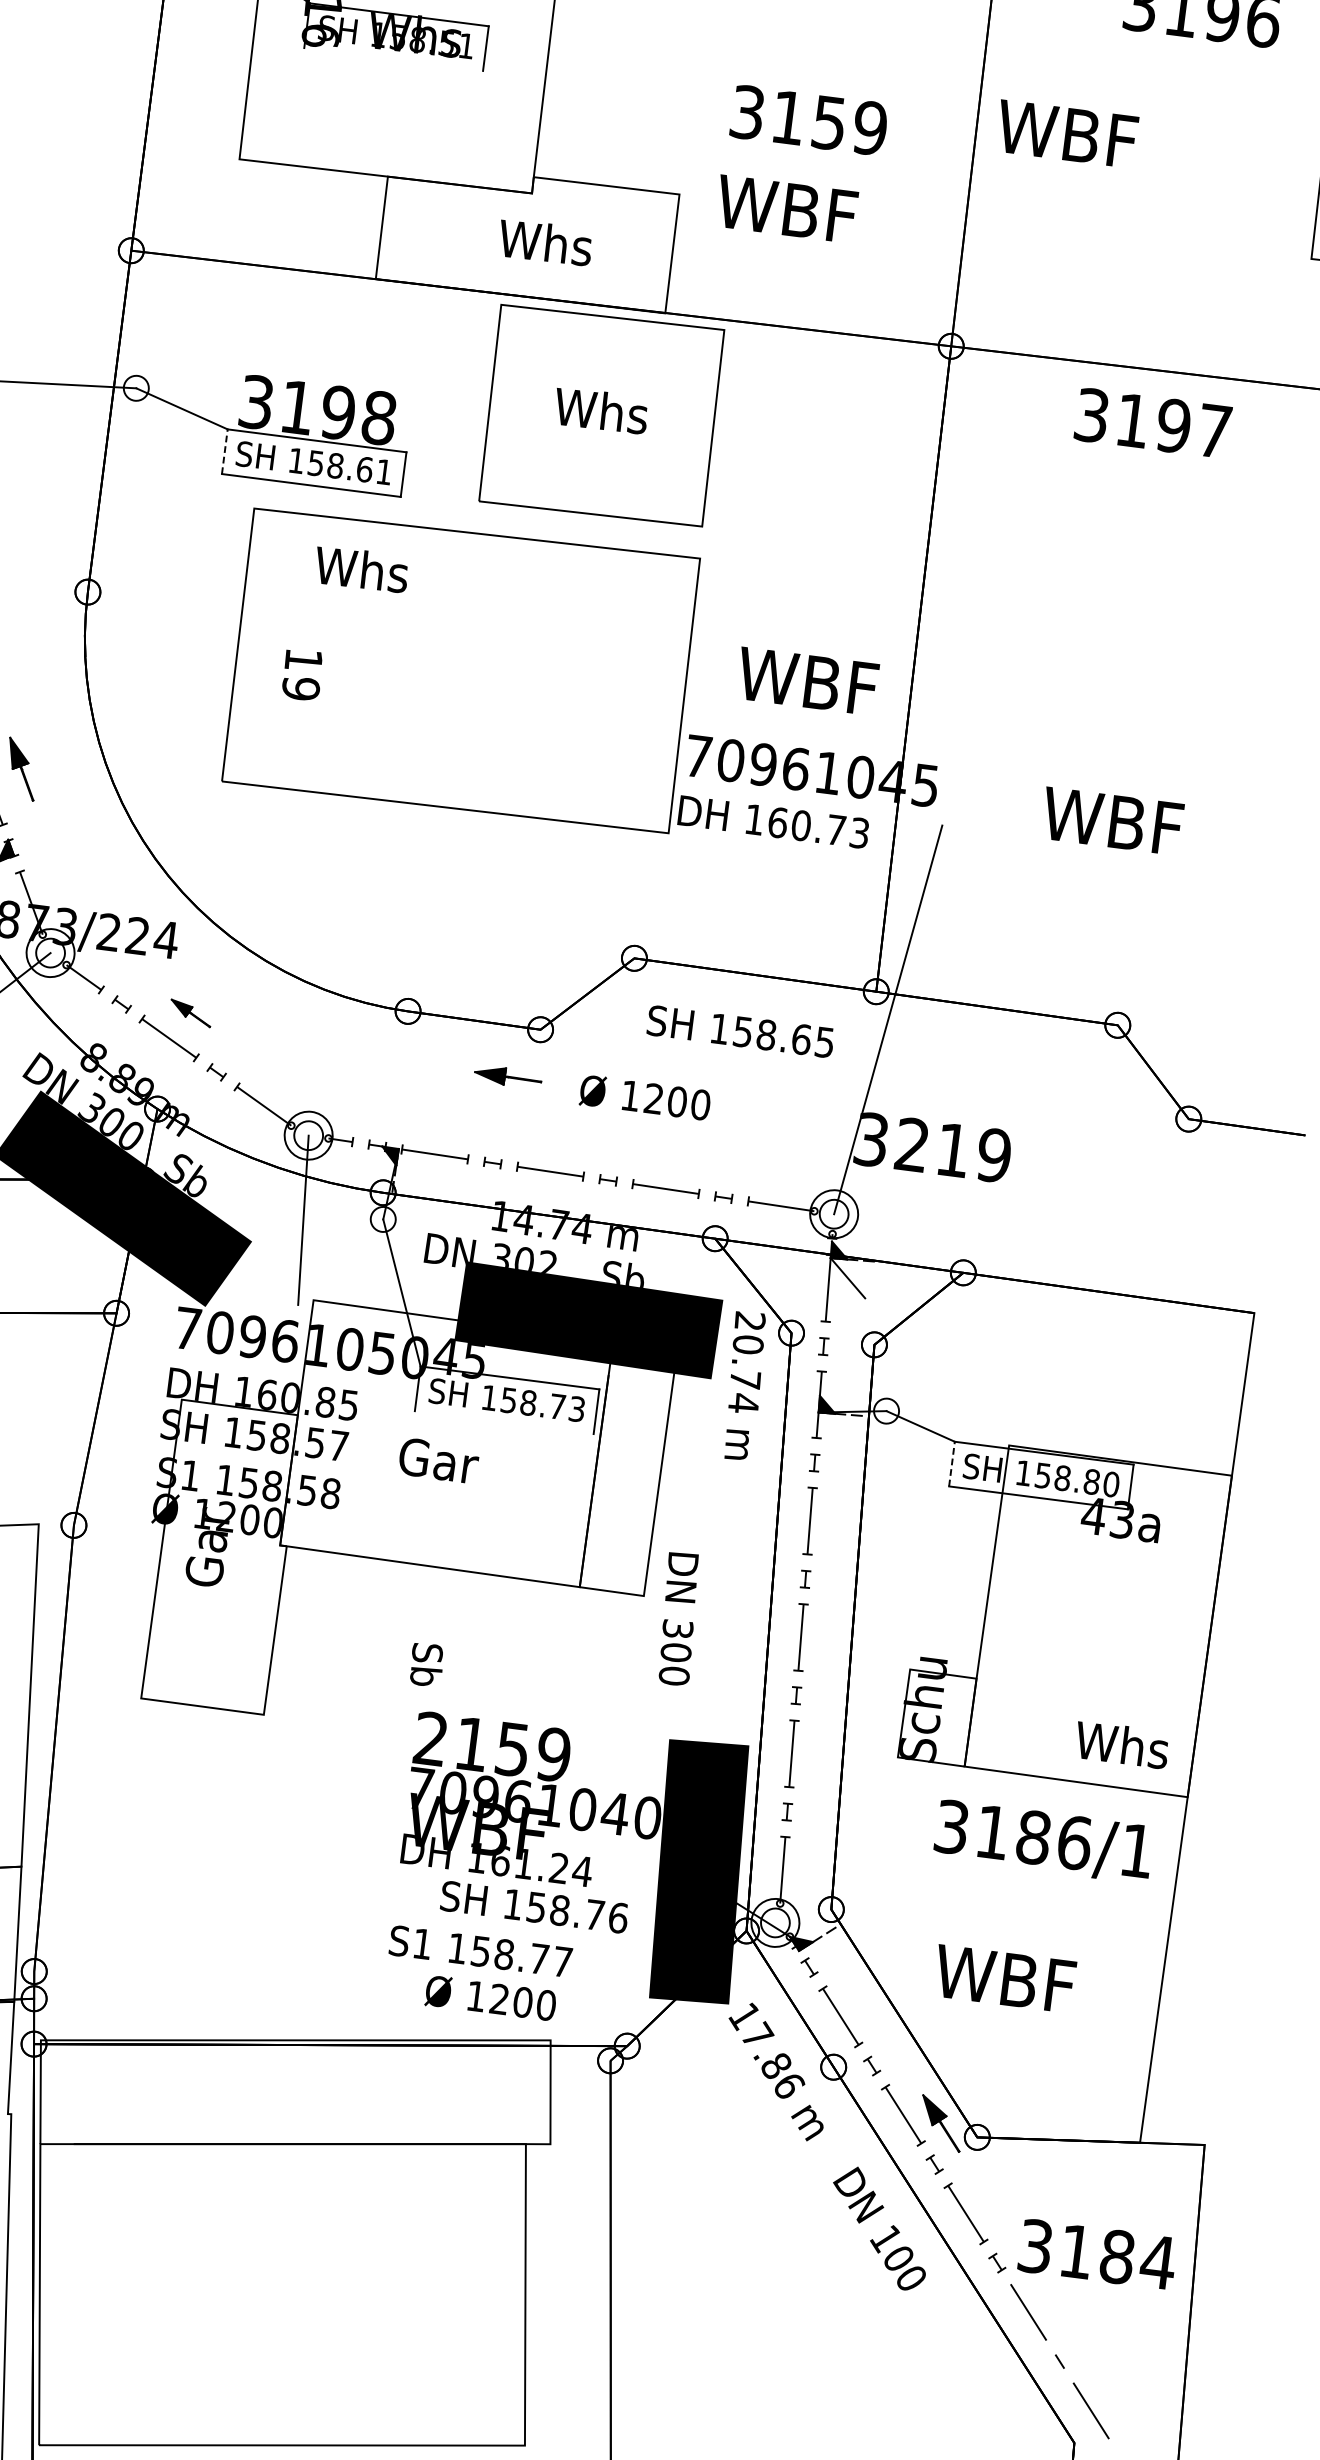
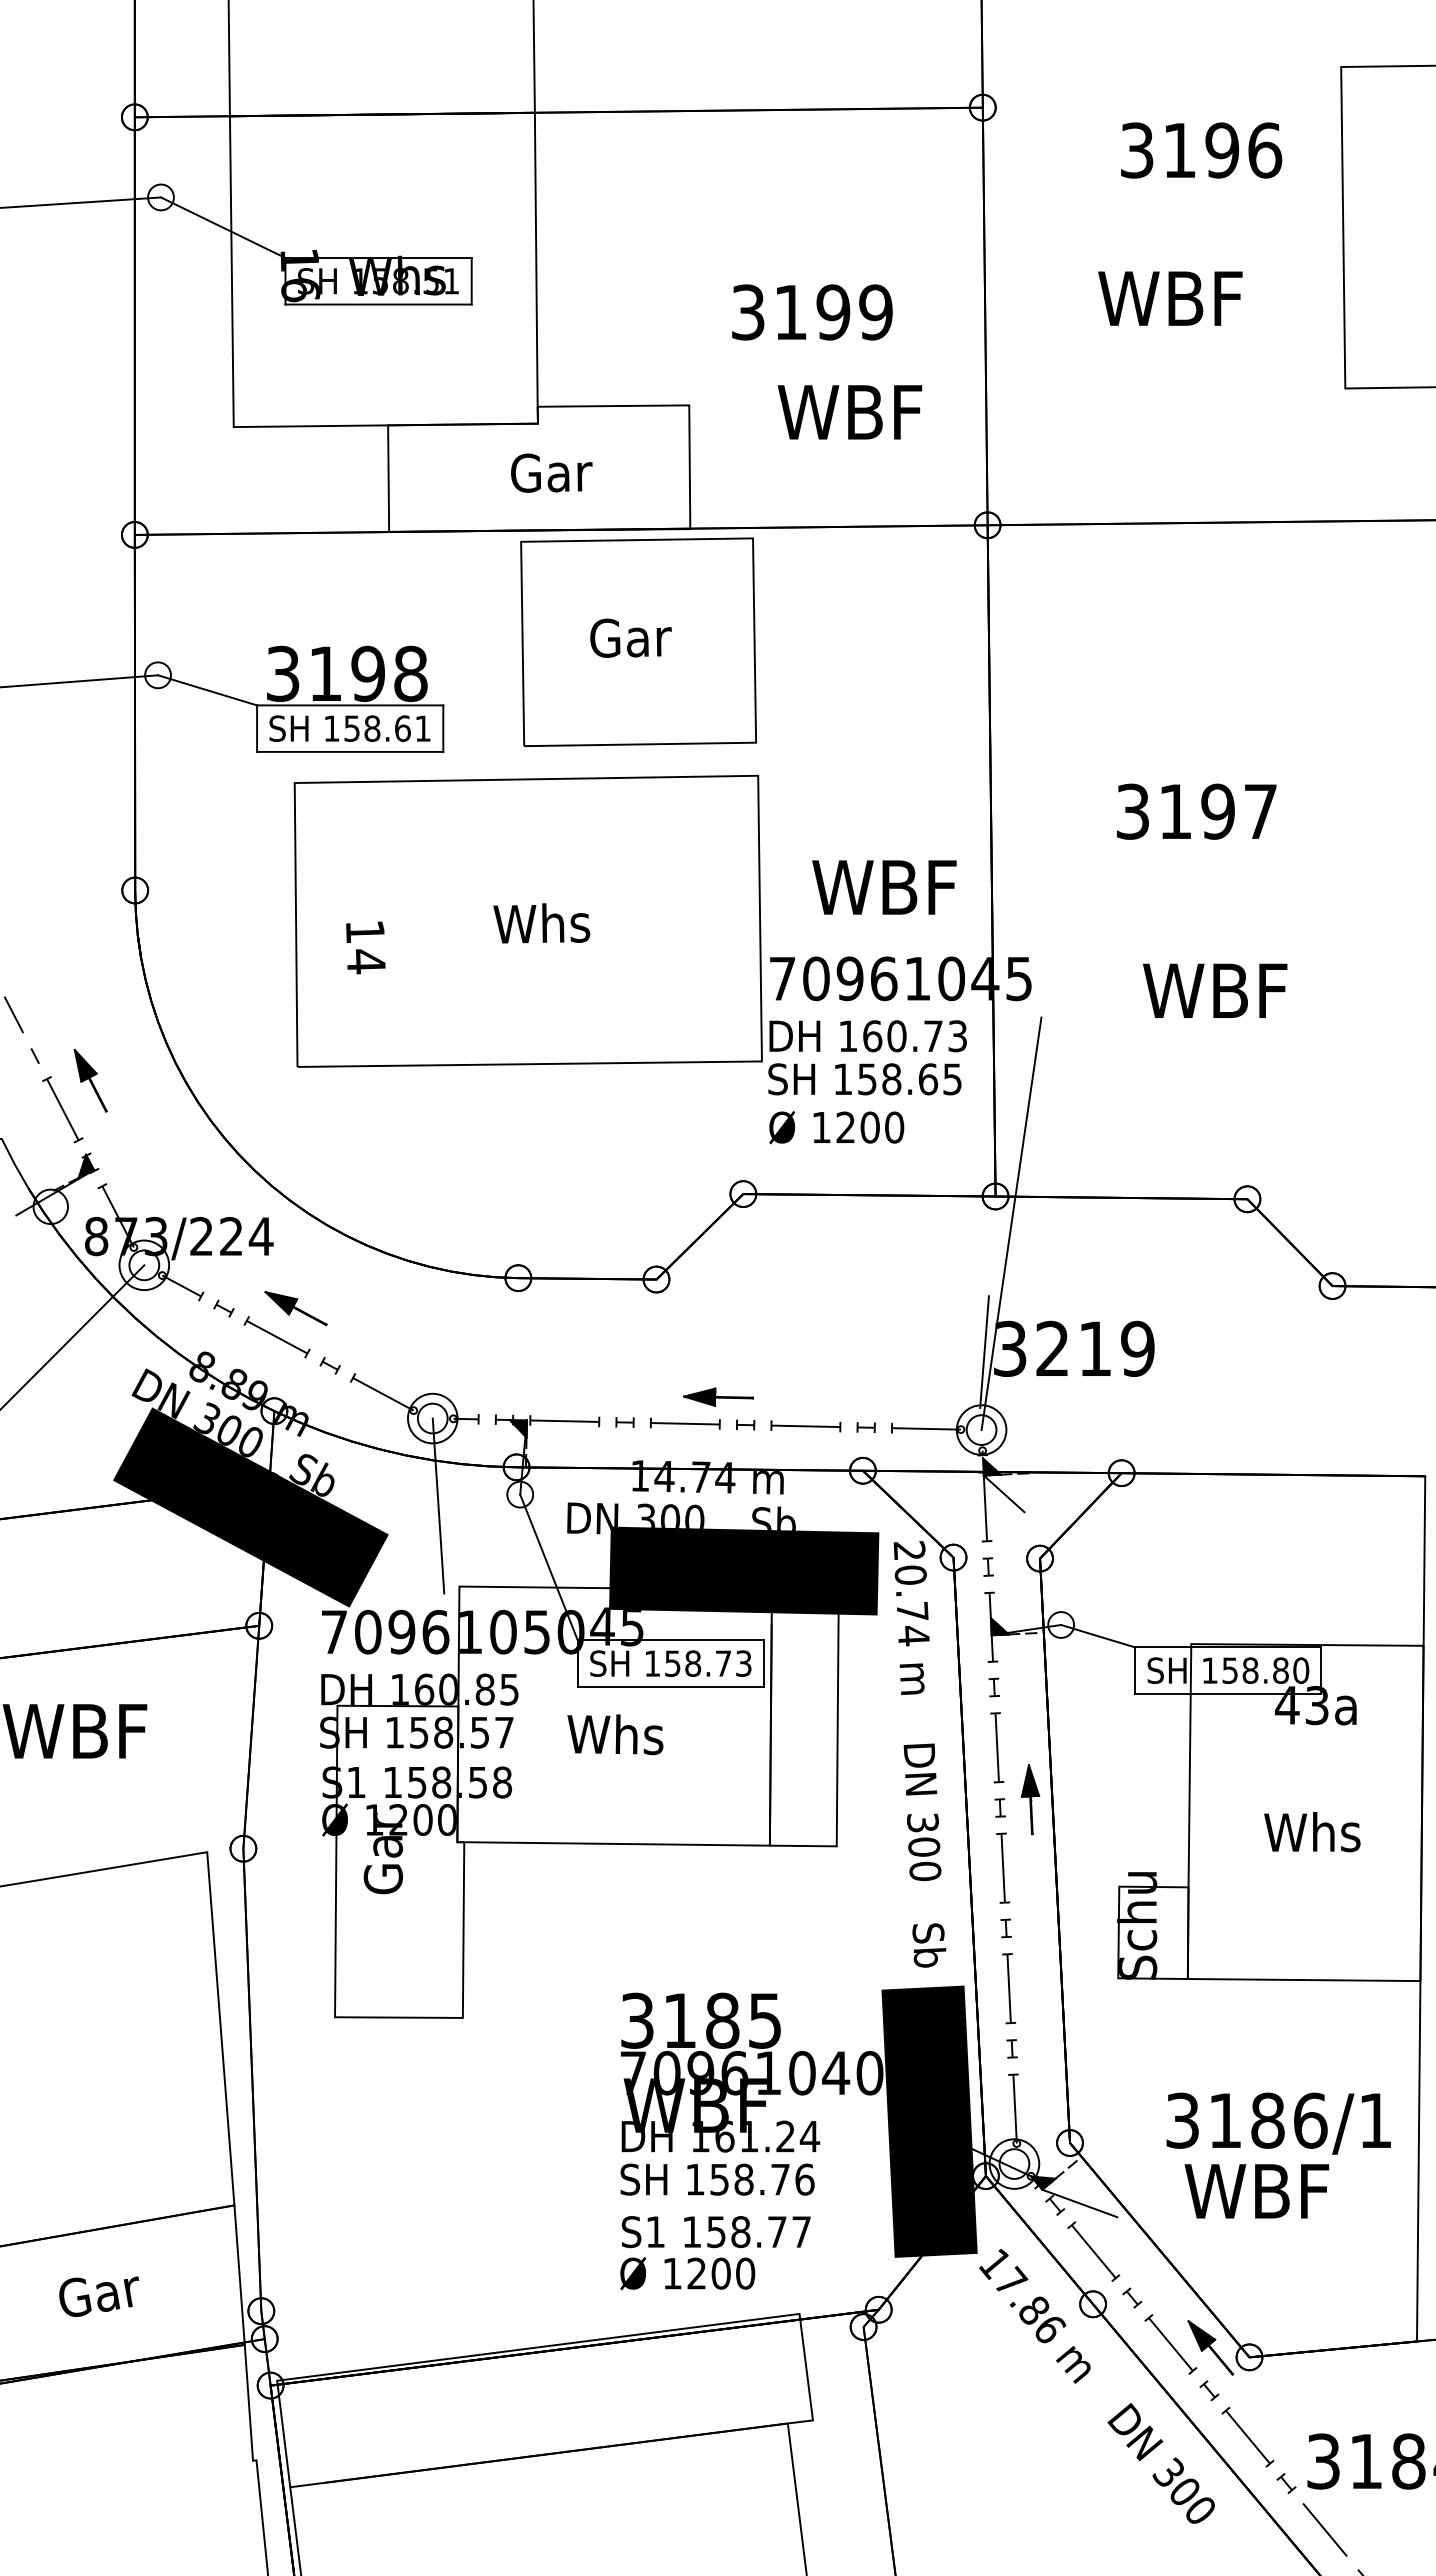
line: (393, 59) -> (378, 304), added
text: (829, 123) -> (833, 312), 3159 -> 3199
text: (1067, 134) -> (1170, 298), moved
text: (786, 209) -> (849, 412), moved
text: (544, 242) -> (557, 472), Whs -> Gar
text: (601, 410) -> (637, 637), Whs -> Gar
text: (1153, 423) -> (1196, 811), moved
line: (225, 451) -> (257, 728), dashed -> solid
text: (361, 569) -> (541, 923), moved
text: (300, 688) -> (365, 961), 19 -> 14
part: (190, 1013) -> (295, 1308), size x1.43
text: (740, 1031) -> (864, 1079), moved
part: (508, 1076) -> (718, 1396), moved
text: (645, 1097) -> (836, 1127), moved
line: (846, 1140) -> (984, 1352), added
text: (547, 1261) -> (694, 1516), 302 -> 300
line: (503, 1422) -> (670, 1686), added
text: (445, 1461) -> (615, 1734), Gar -> Whs
line: (952, 1463) -> (1135, 1670), dashed -> solid
part: (835, 1574) -> (1030, 1799), added
text: (678, 1619) -> (922, 1812), moved
text: (426, 1665) -> (929, 1945), moved
text: (1122, 1745) -> (1312, 1832), moved
text: (492, 1746) -> (701, 2020), 2159 -> 3185
text: (1043, 1841) -> (1278, 2123), moved
text: (534, 1907) -> (717, 2179), moved
line: (833, 1968) -> (1079, 2203), added
text: (490, 1998) -> (687, 2273), moved
text: (884, 2238) -> (1167, 2473), 100 -> 300

